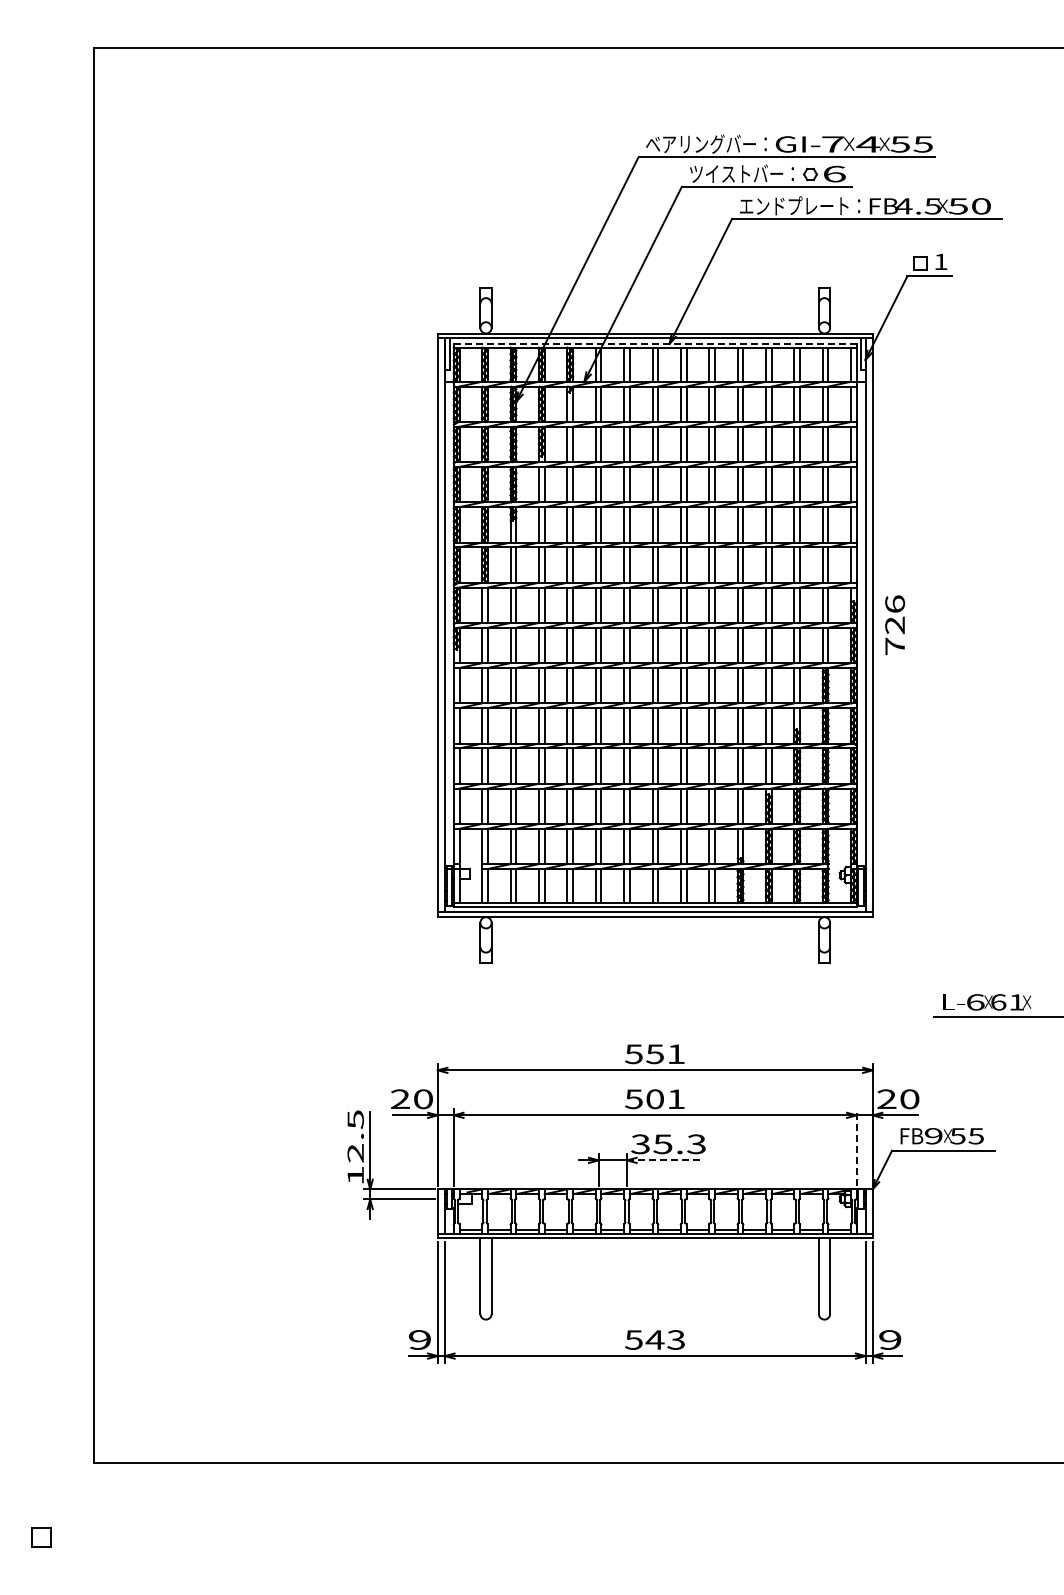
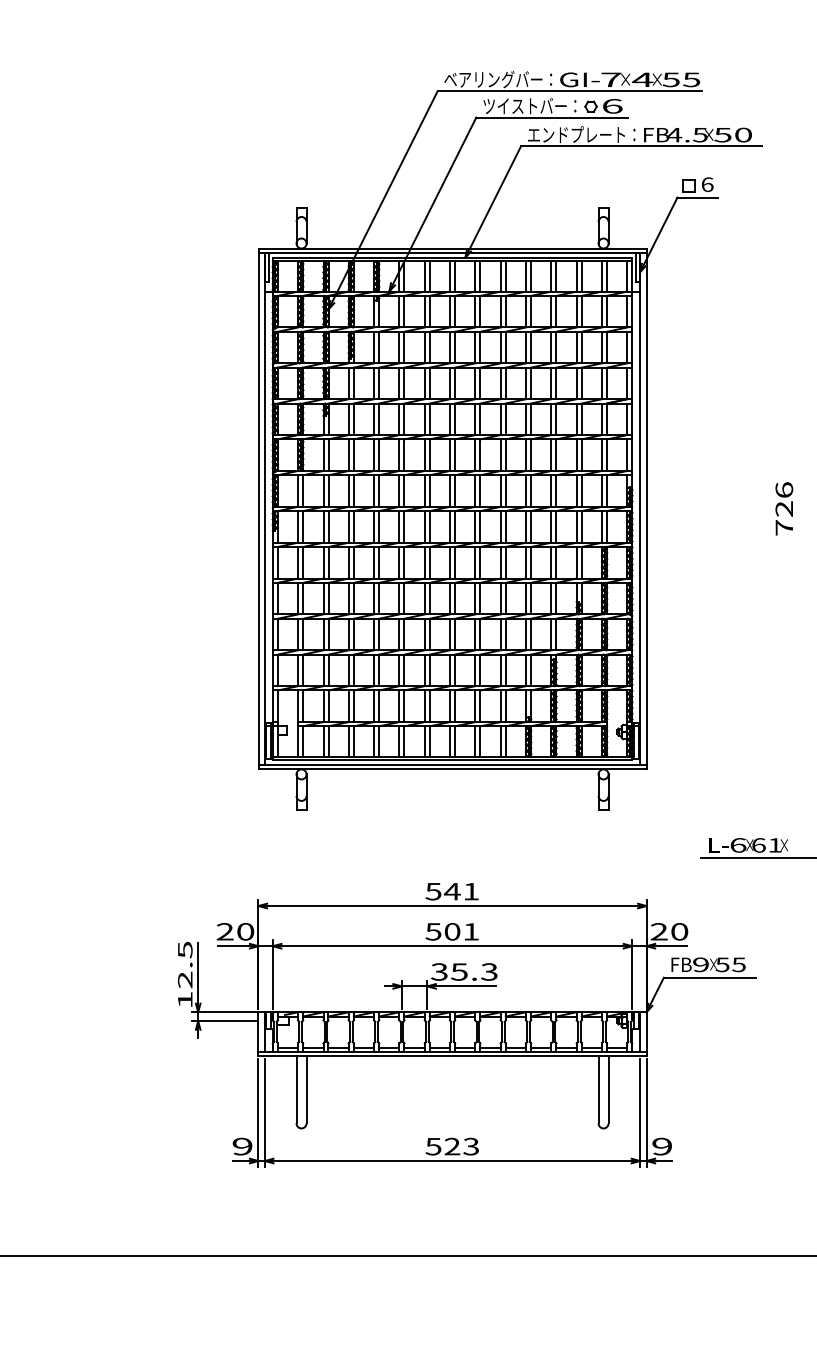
text: (940, 261) -> (707, 184), 1 -> 6
line: (655, 343) -> (452, 257), dashed -> solid
text: (894, 625) -> (783, 509), moved
text: (654, 1054) -> (451, 891), 551 -> 541
line: (856, 1147) -> (632, 974), dashed -> solid
line: (665, 1160) -> (461, 986), dashed -> solid
text: (654, 1339) -> (451, 1146), 543 -> 523

